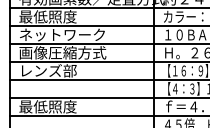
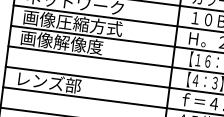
text: (55, 70) -> (62, 42), レンズ部 -> 画像解像度
text: (47, 106) -> (47, 81), 最低照度 -> レンズ部

